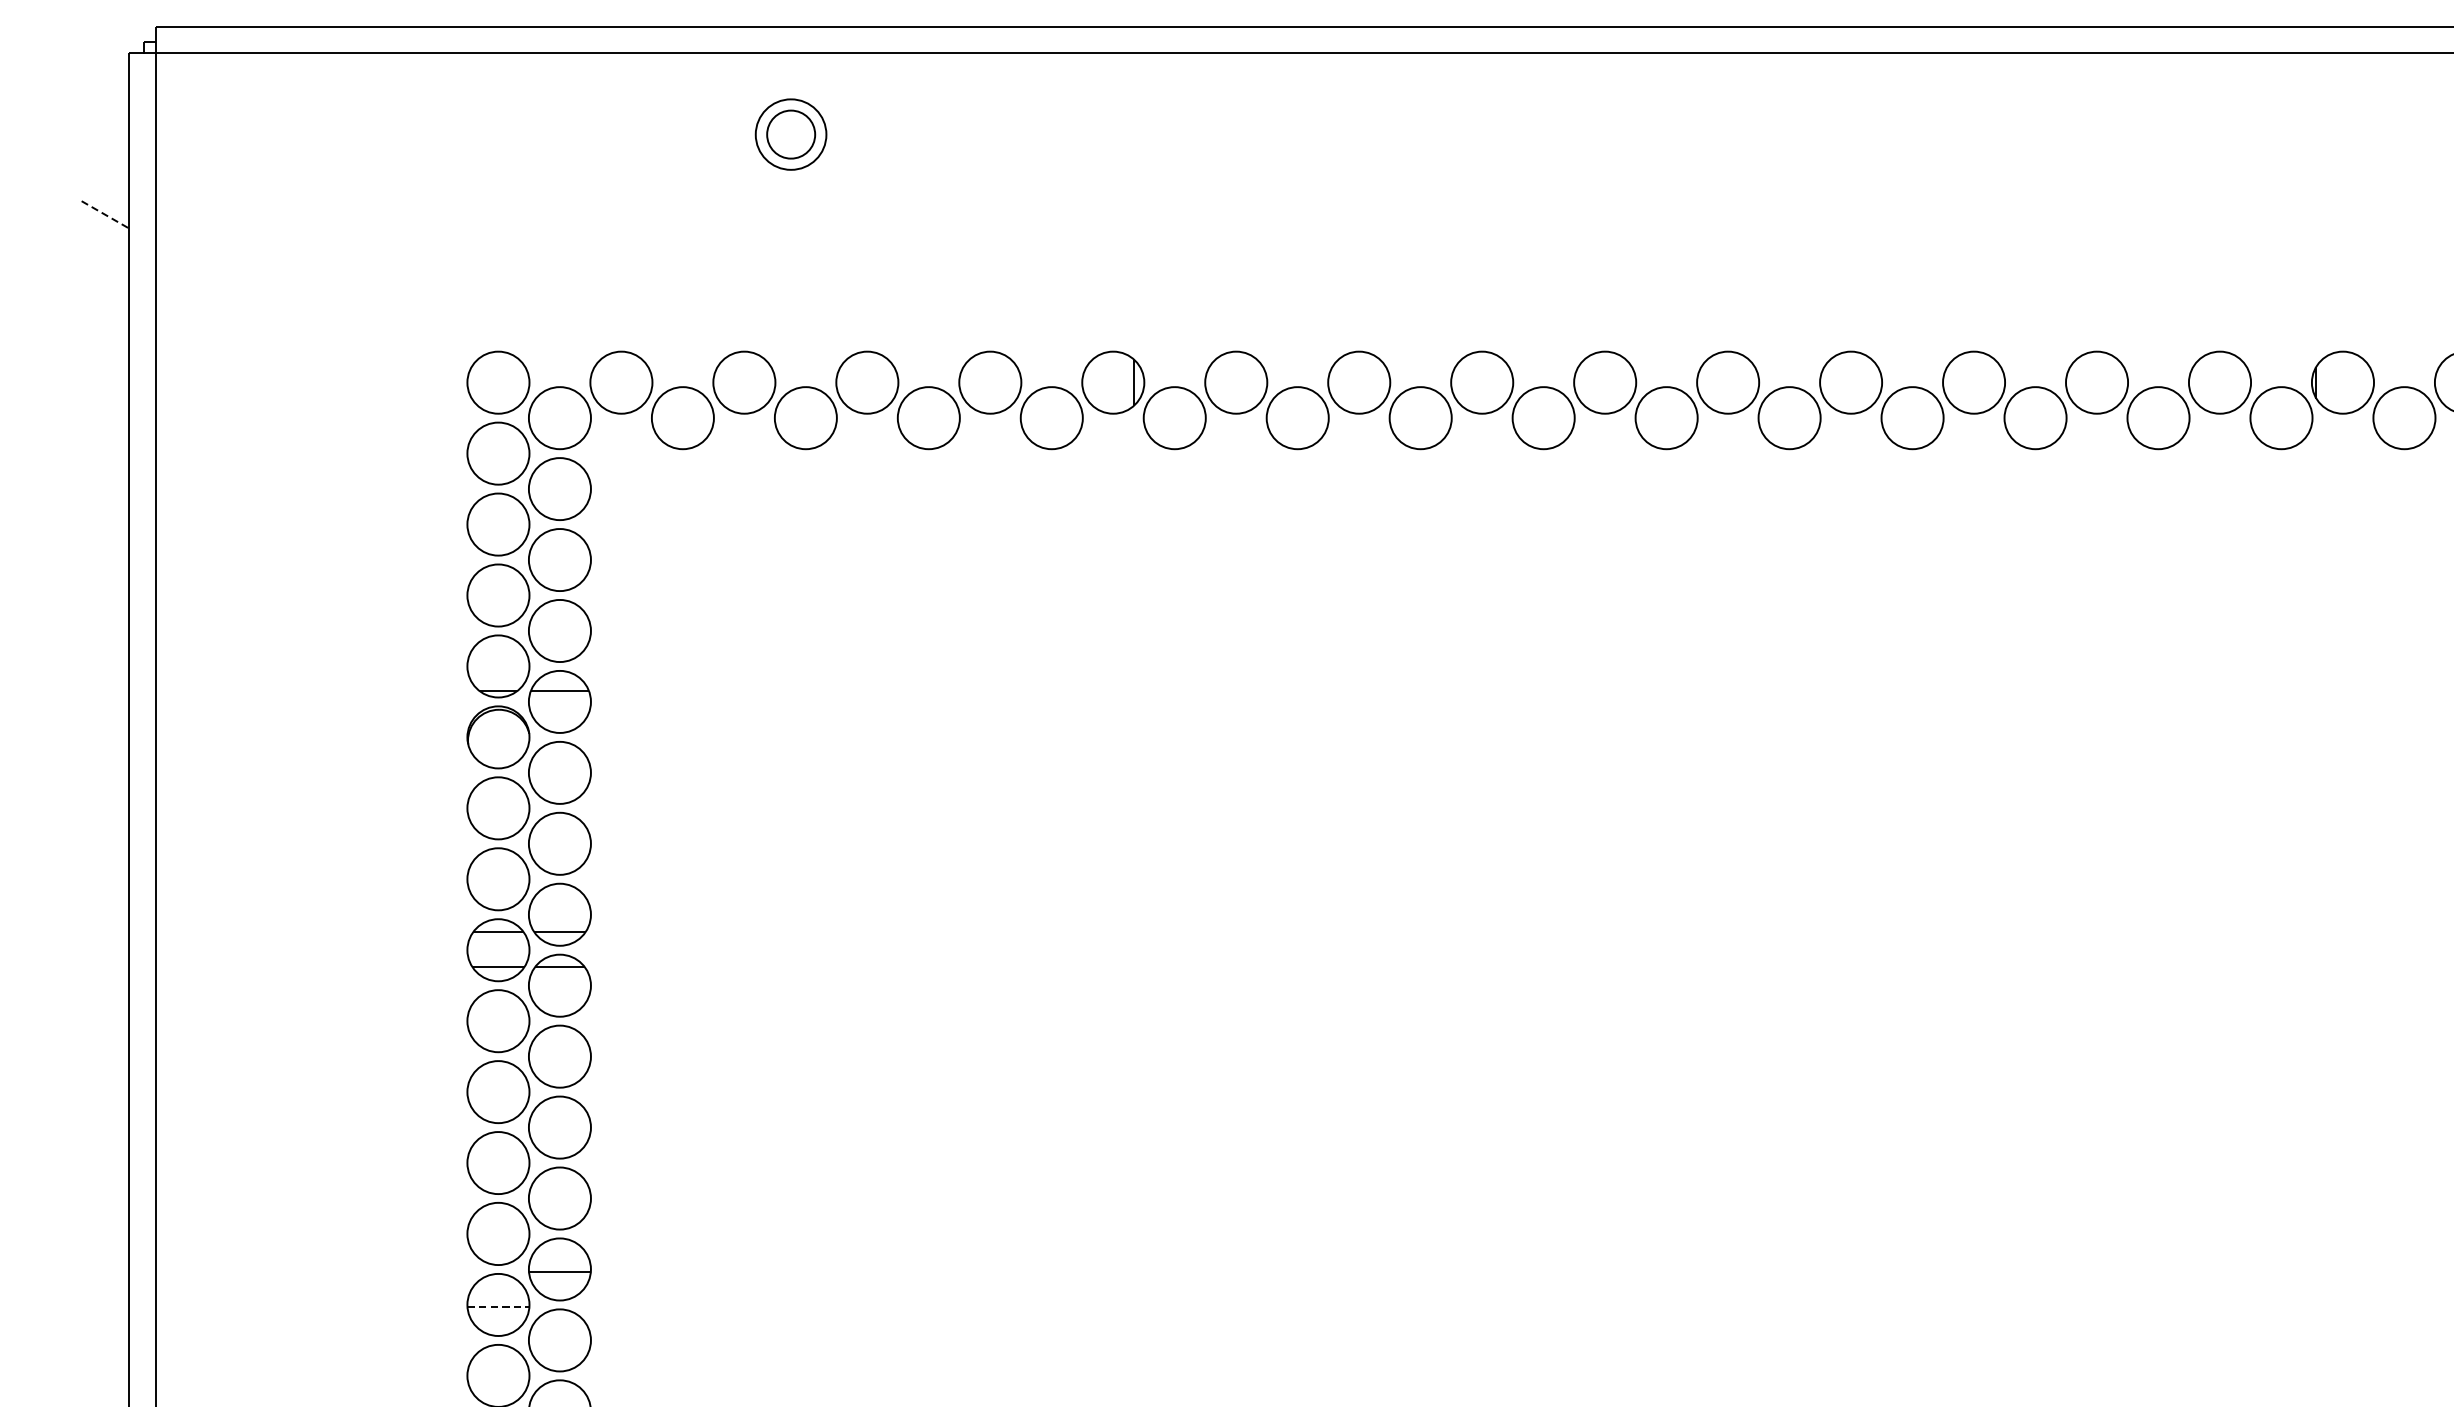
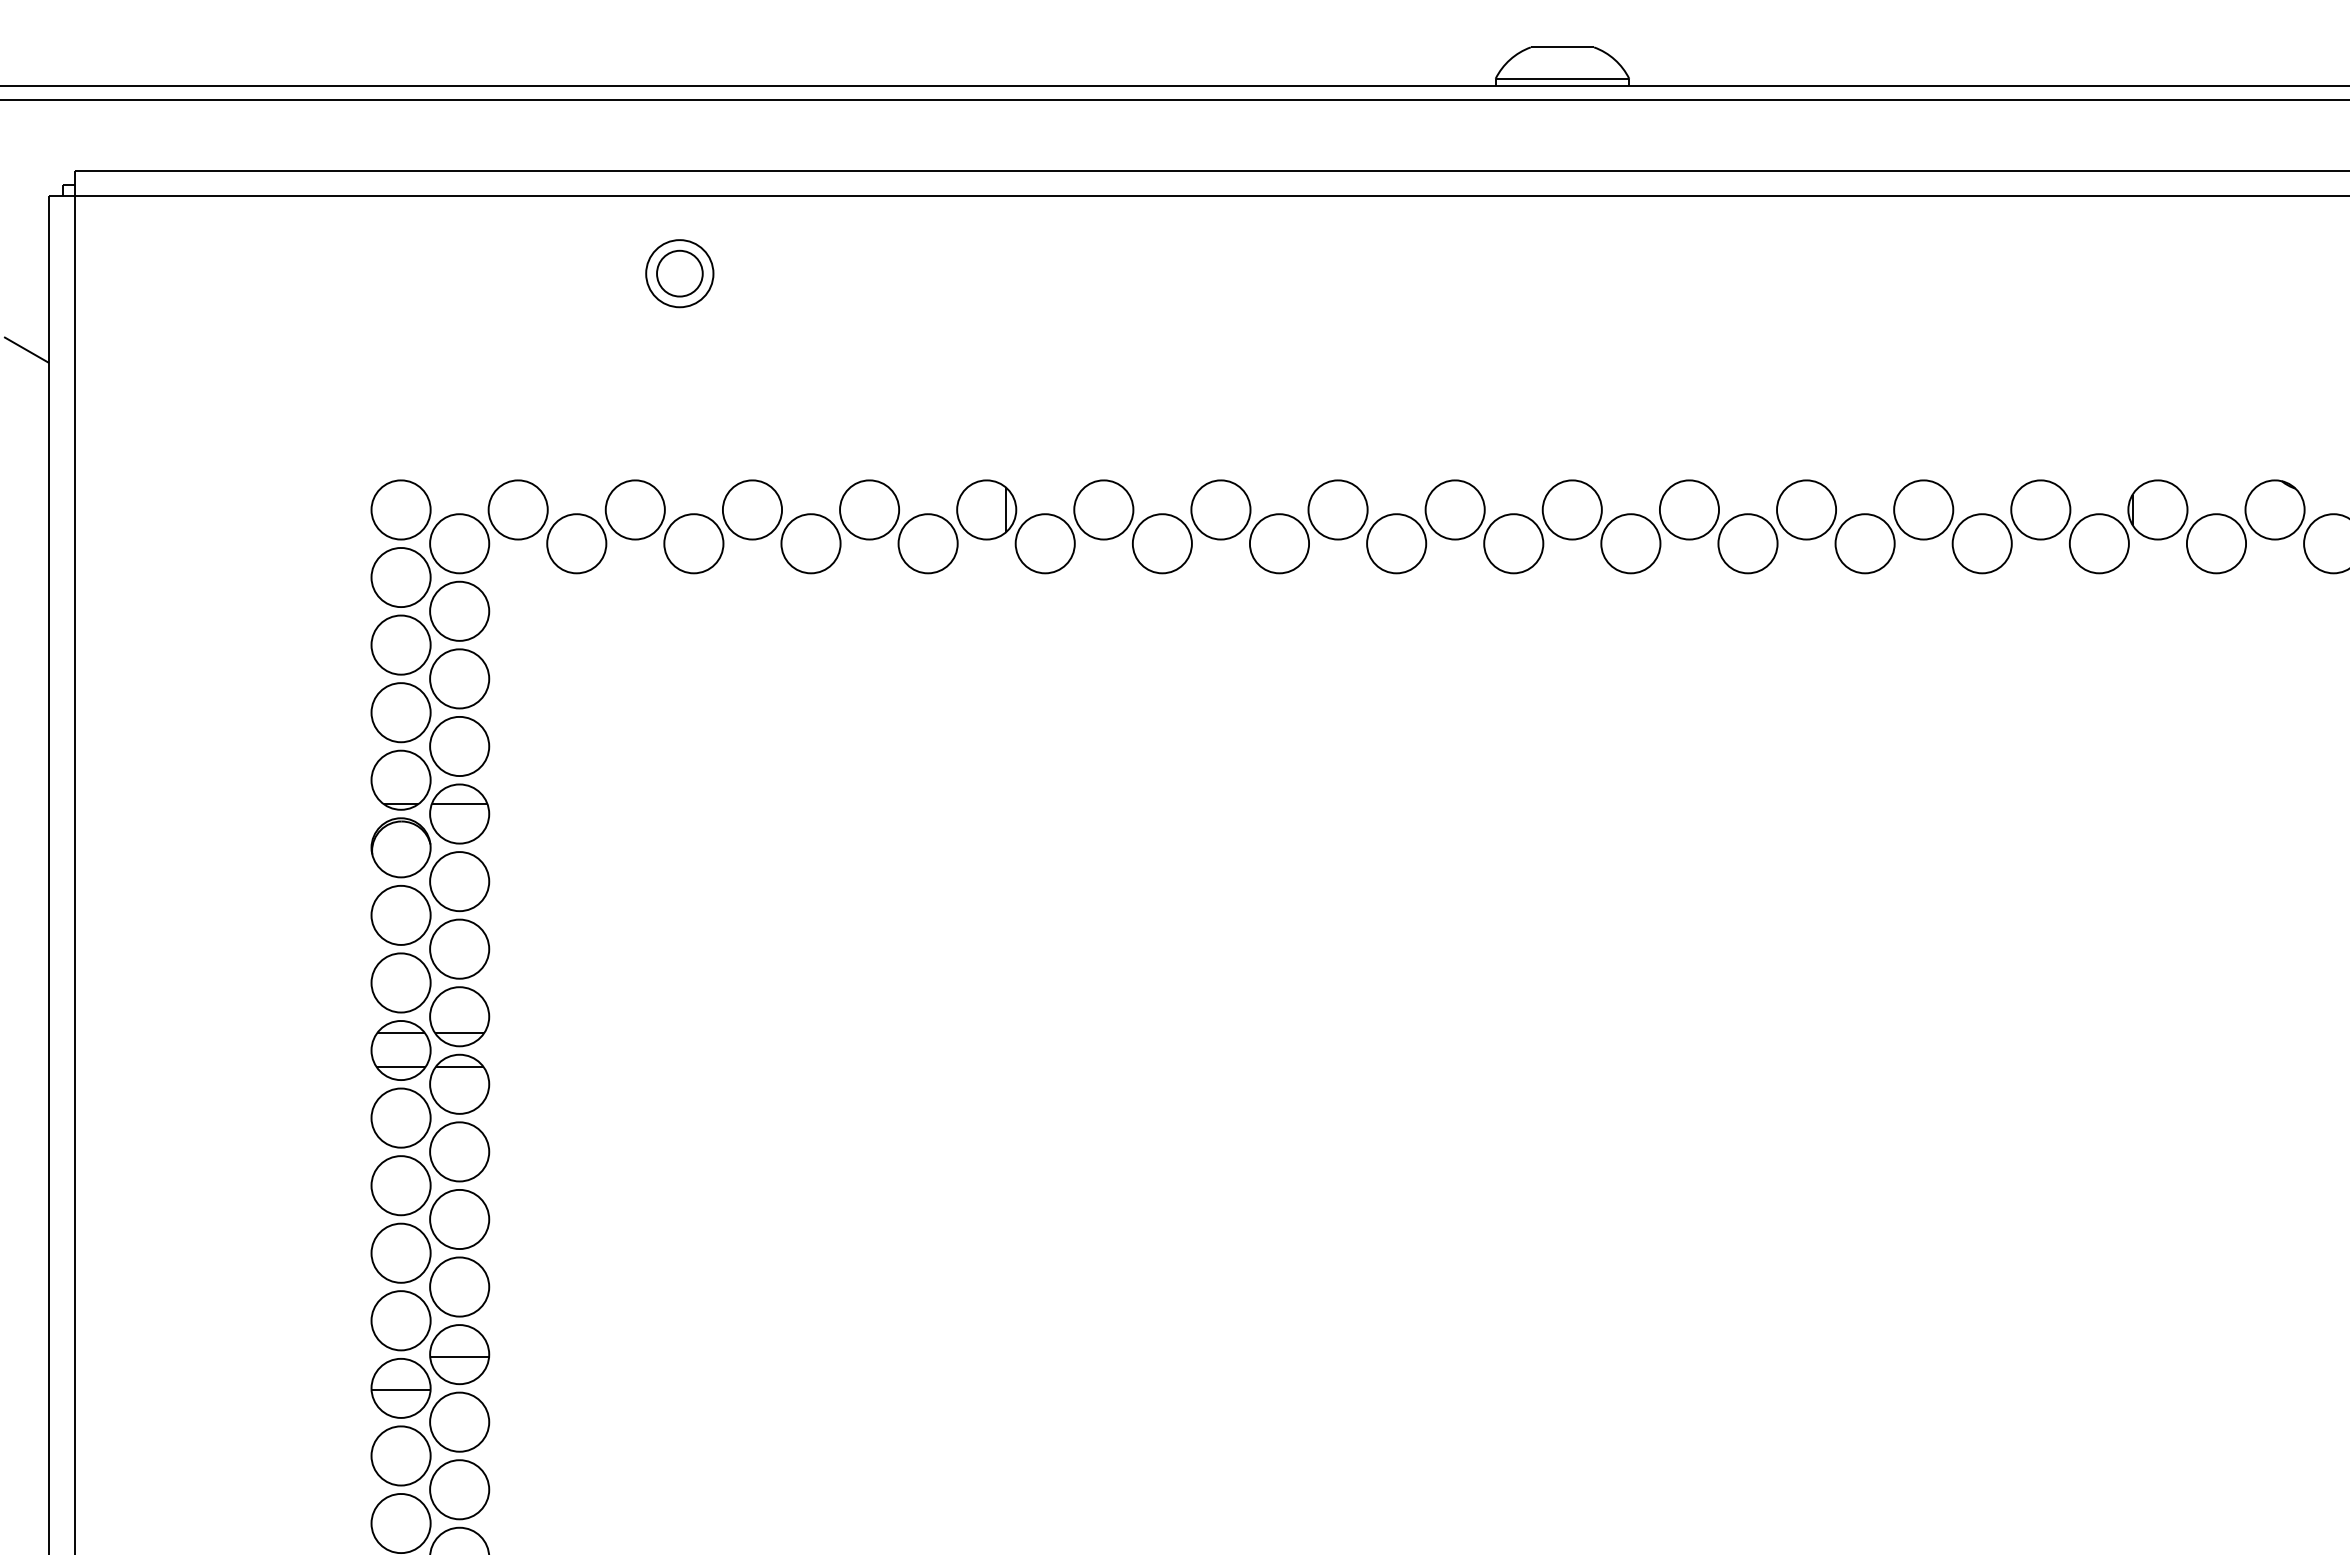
line: (105, 215) -> (26, 350), dashed -> solid
line: (498, 1307) -> (401, 1390), dashed -> solid

